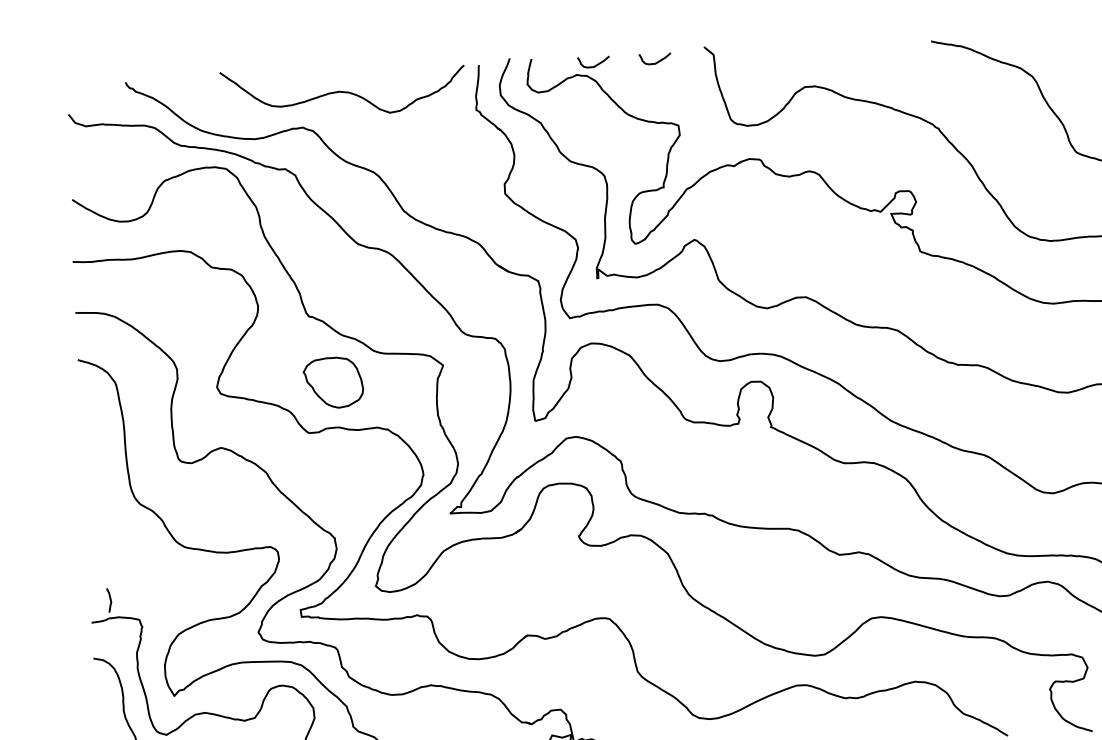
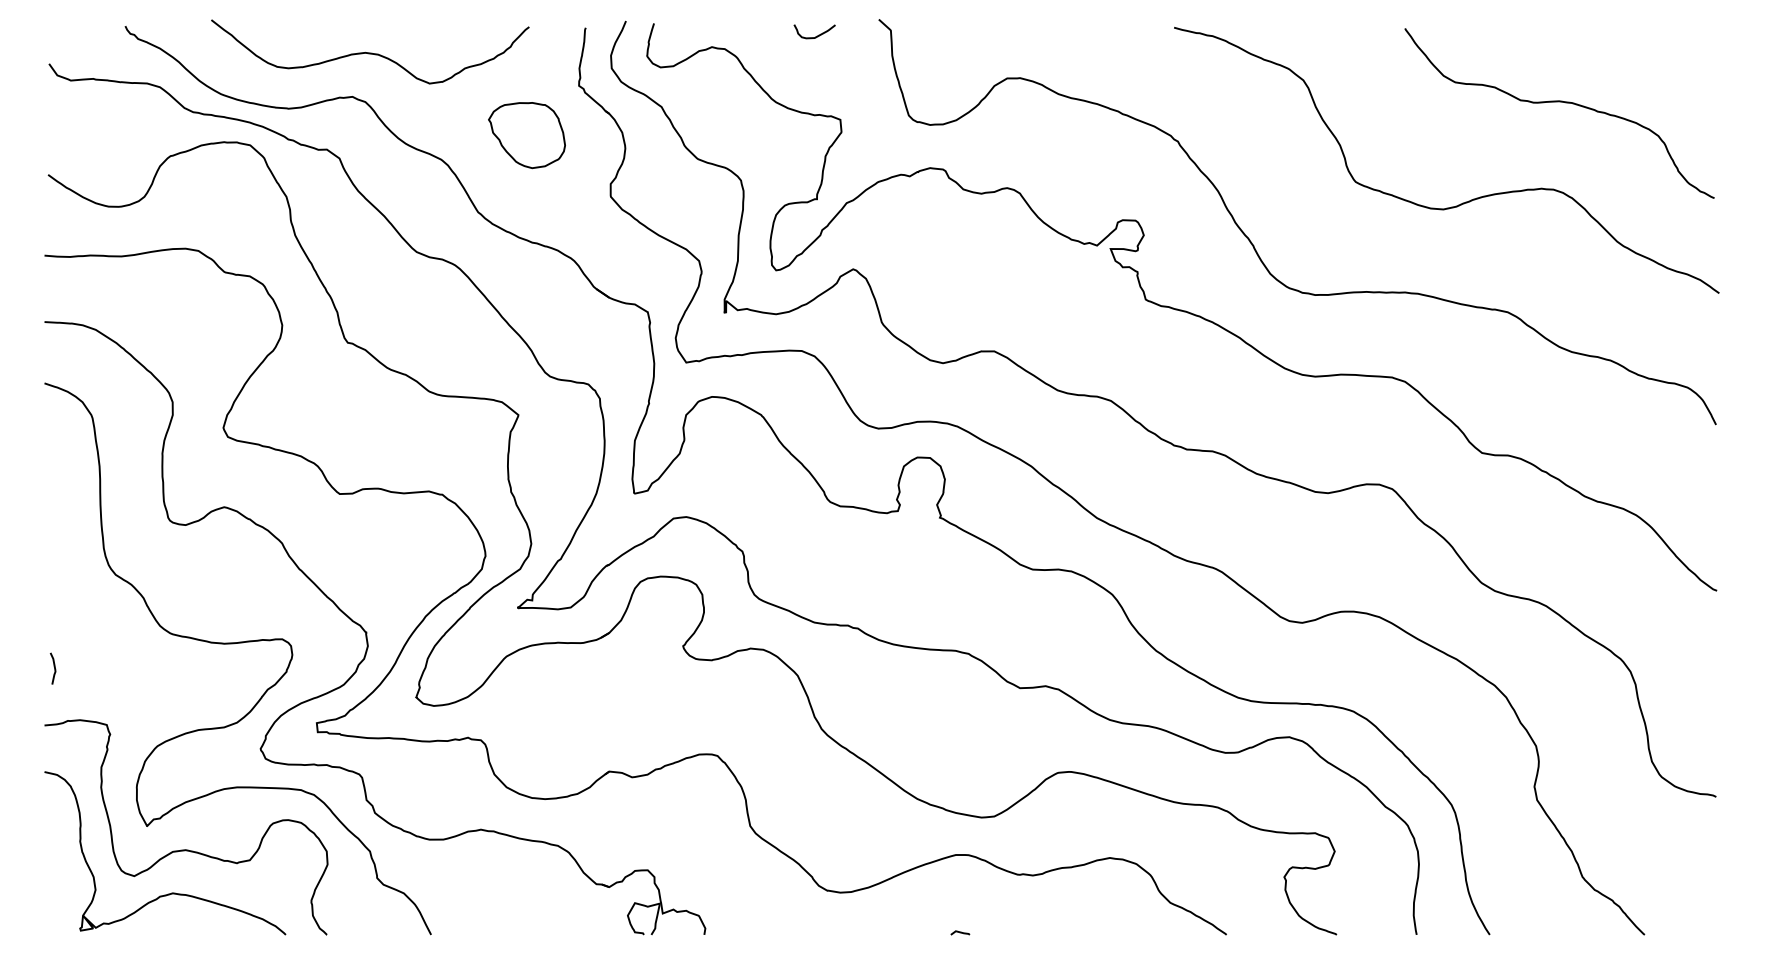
curve: (596, 64) -> (738, 34), removed
curve: (343, 91) -> (370, 52), moved
part: (333, 382) -> (526, 135), moved
curve: (110, 600) -> (54, 668), moved

